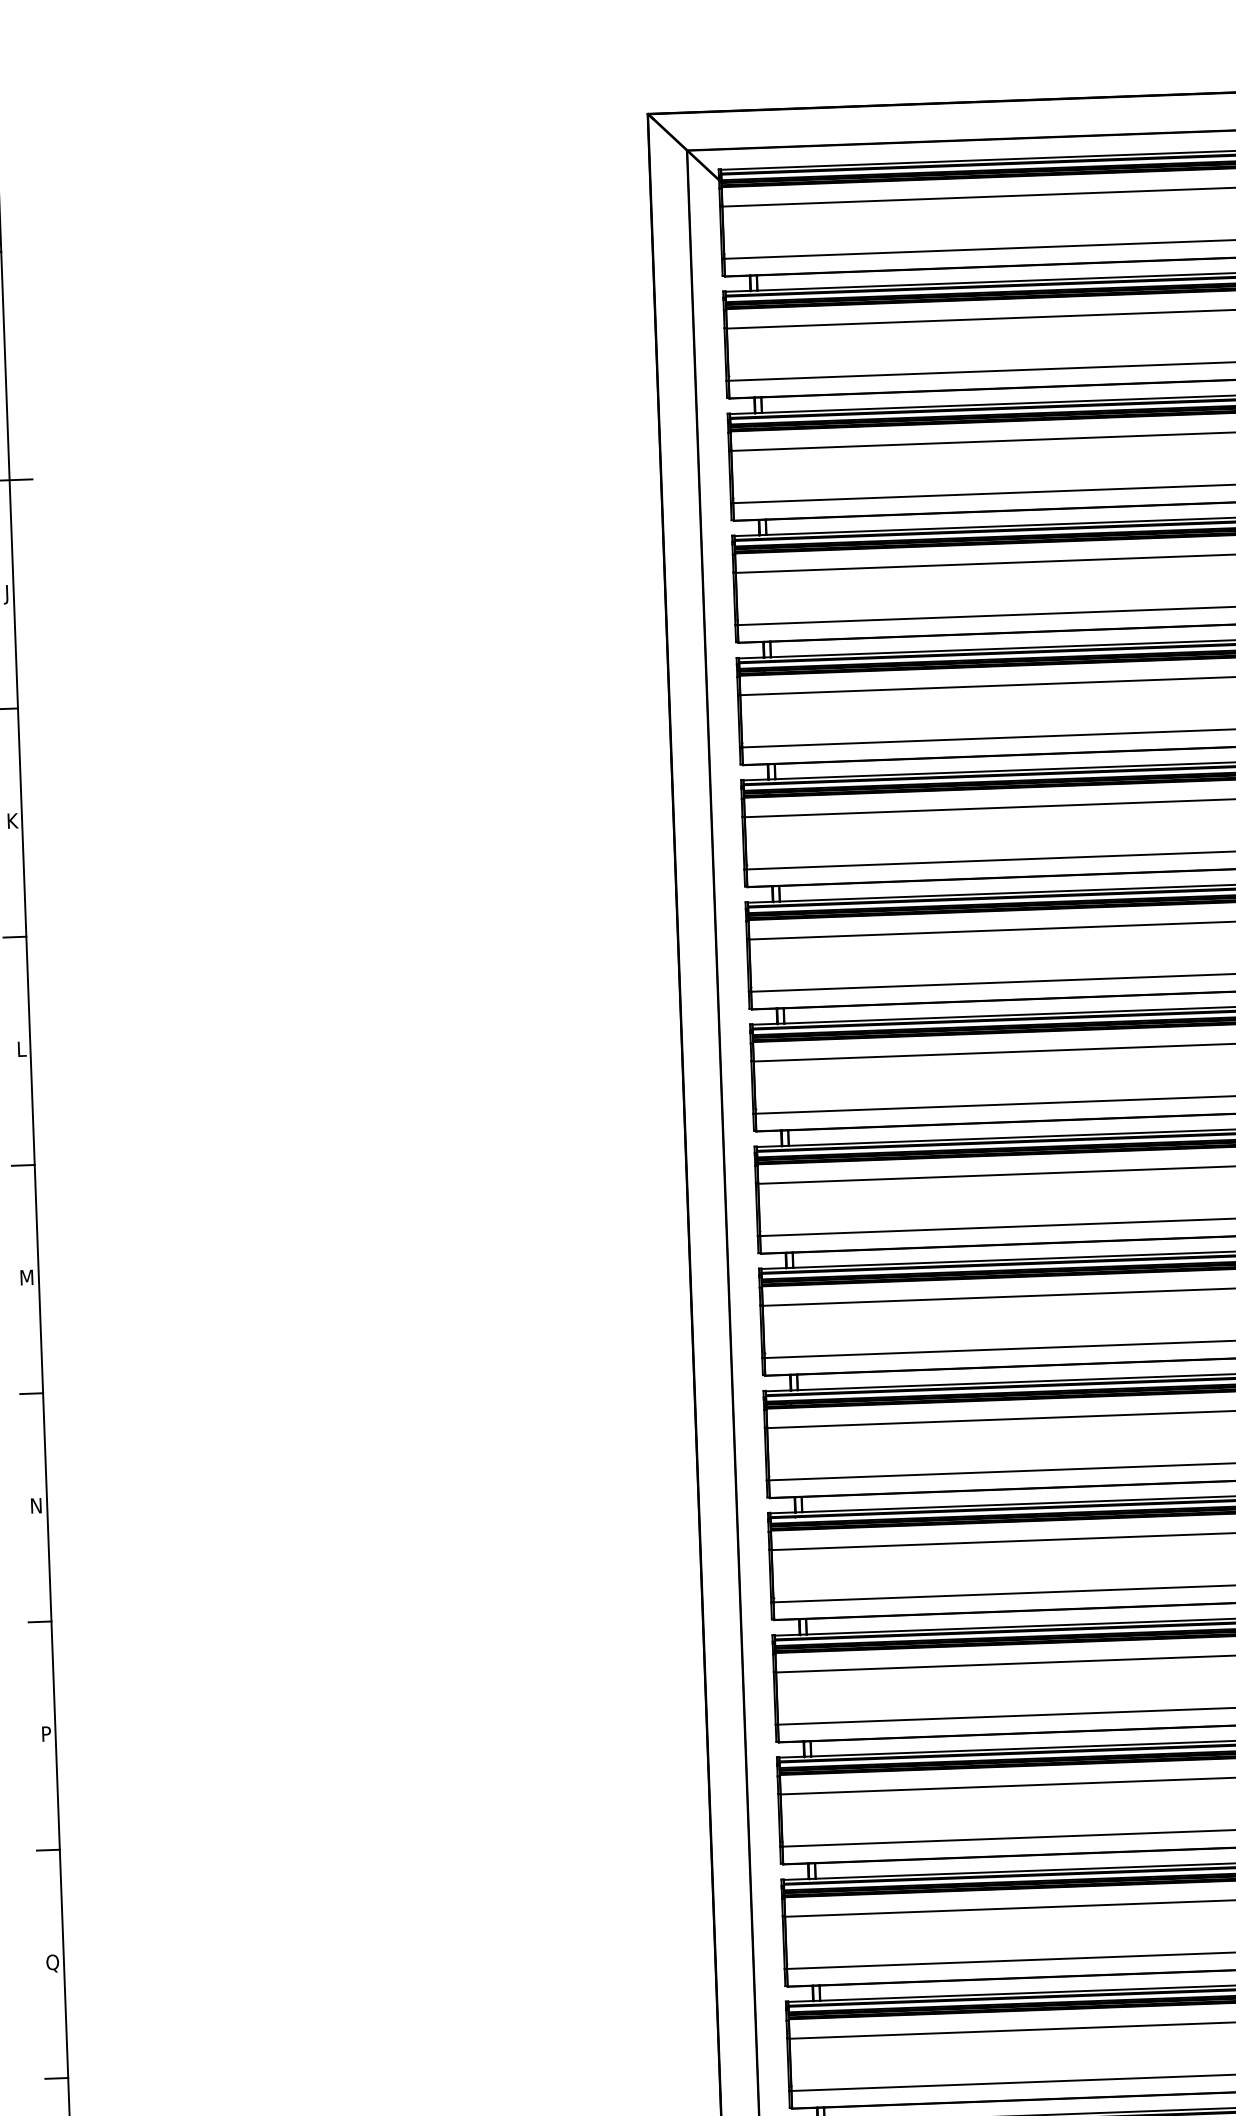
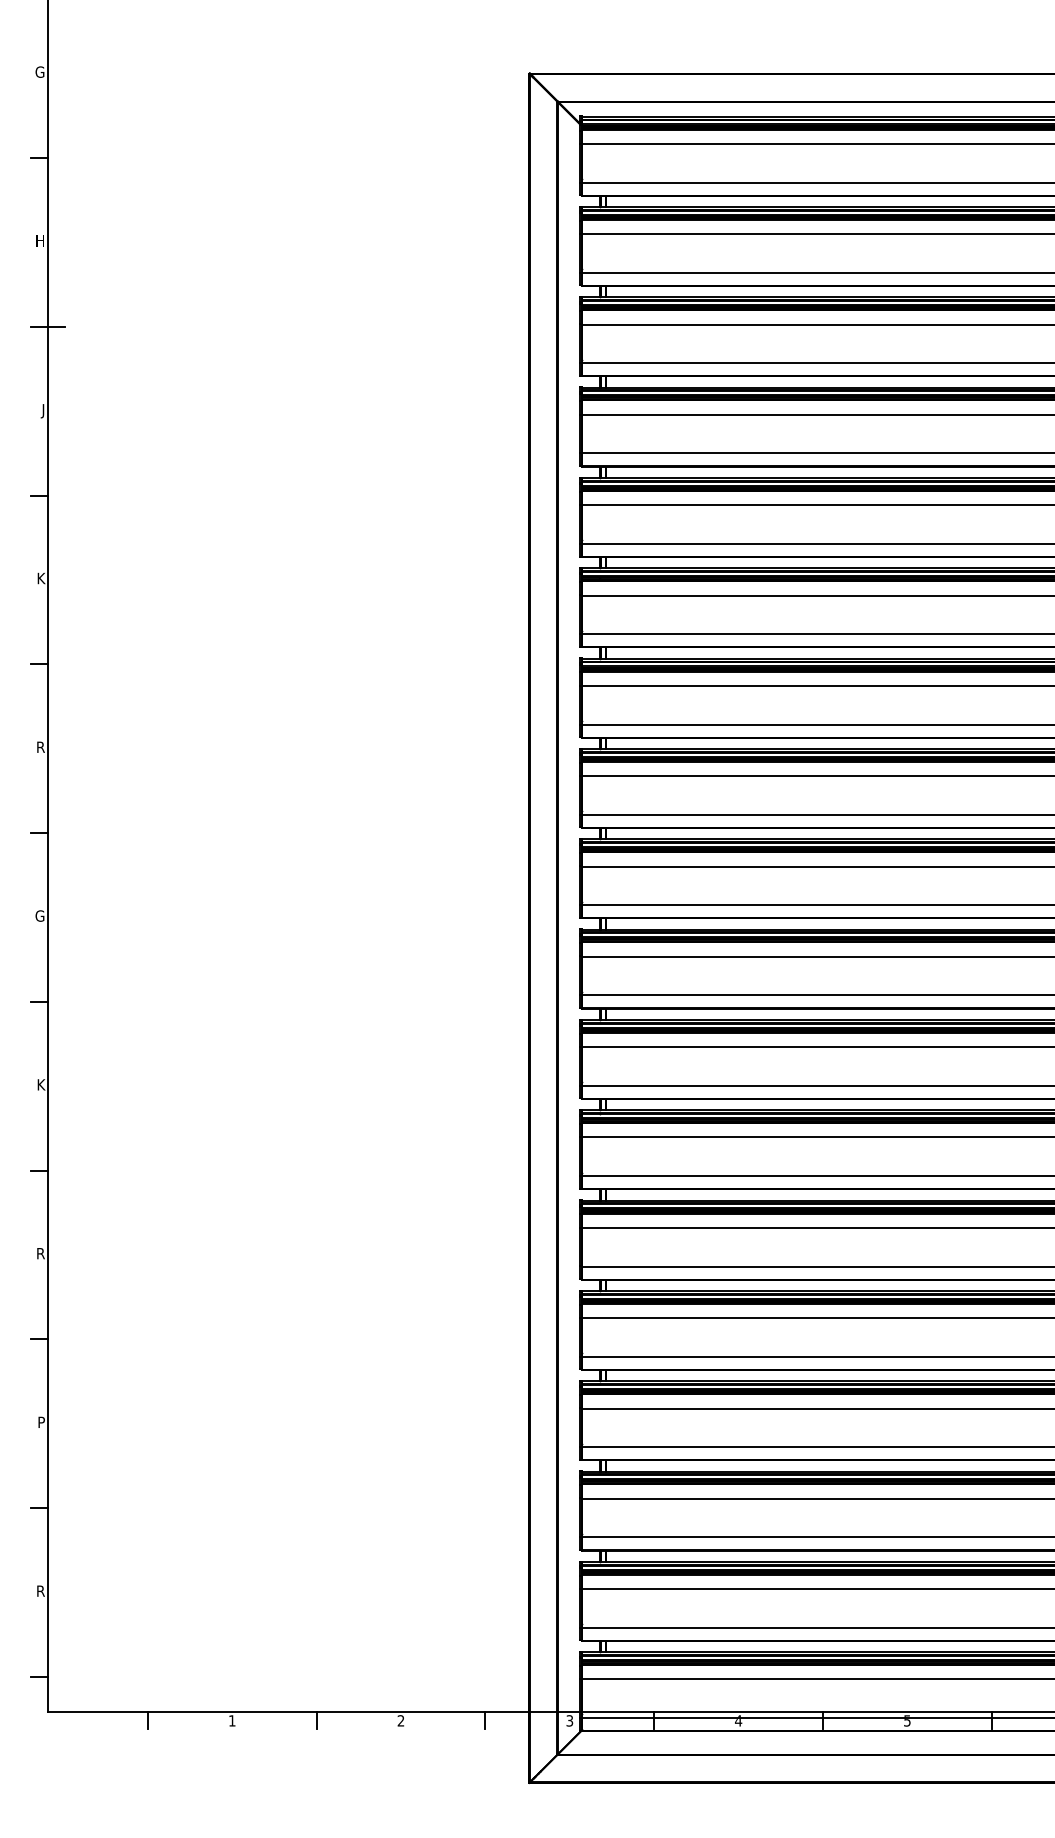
text: (19, 1048) -> (40, 746), L -> R
text: (26, 1276) -> (39, 915), M -> G
text: (36, 1505) -> (40, 1084), N -> K
text: (44, 1733) -> (40, 1253), P -> R
text: (51, 1962) -> (39, 1422), Q -> P

